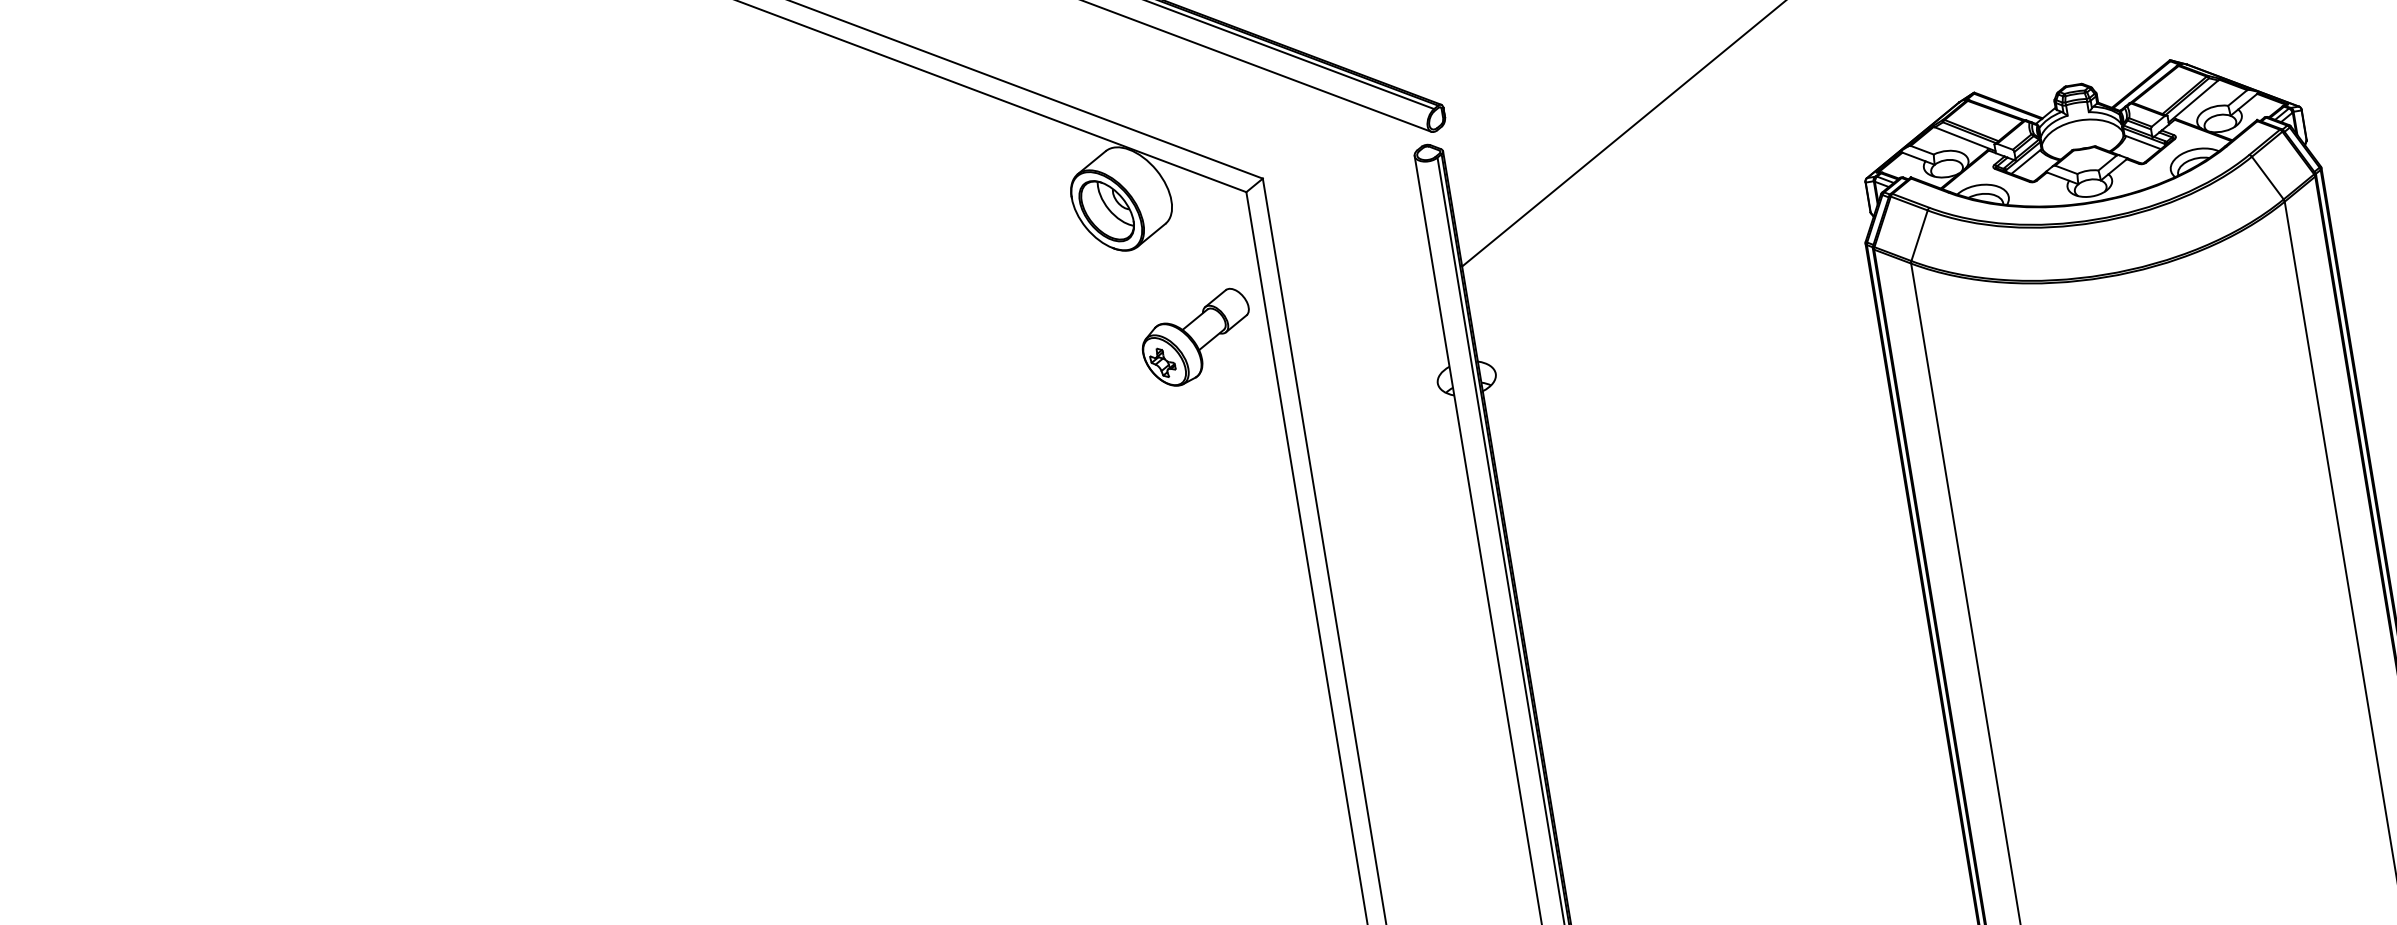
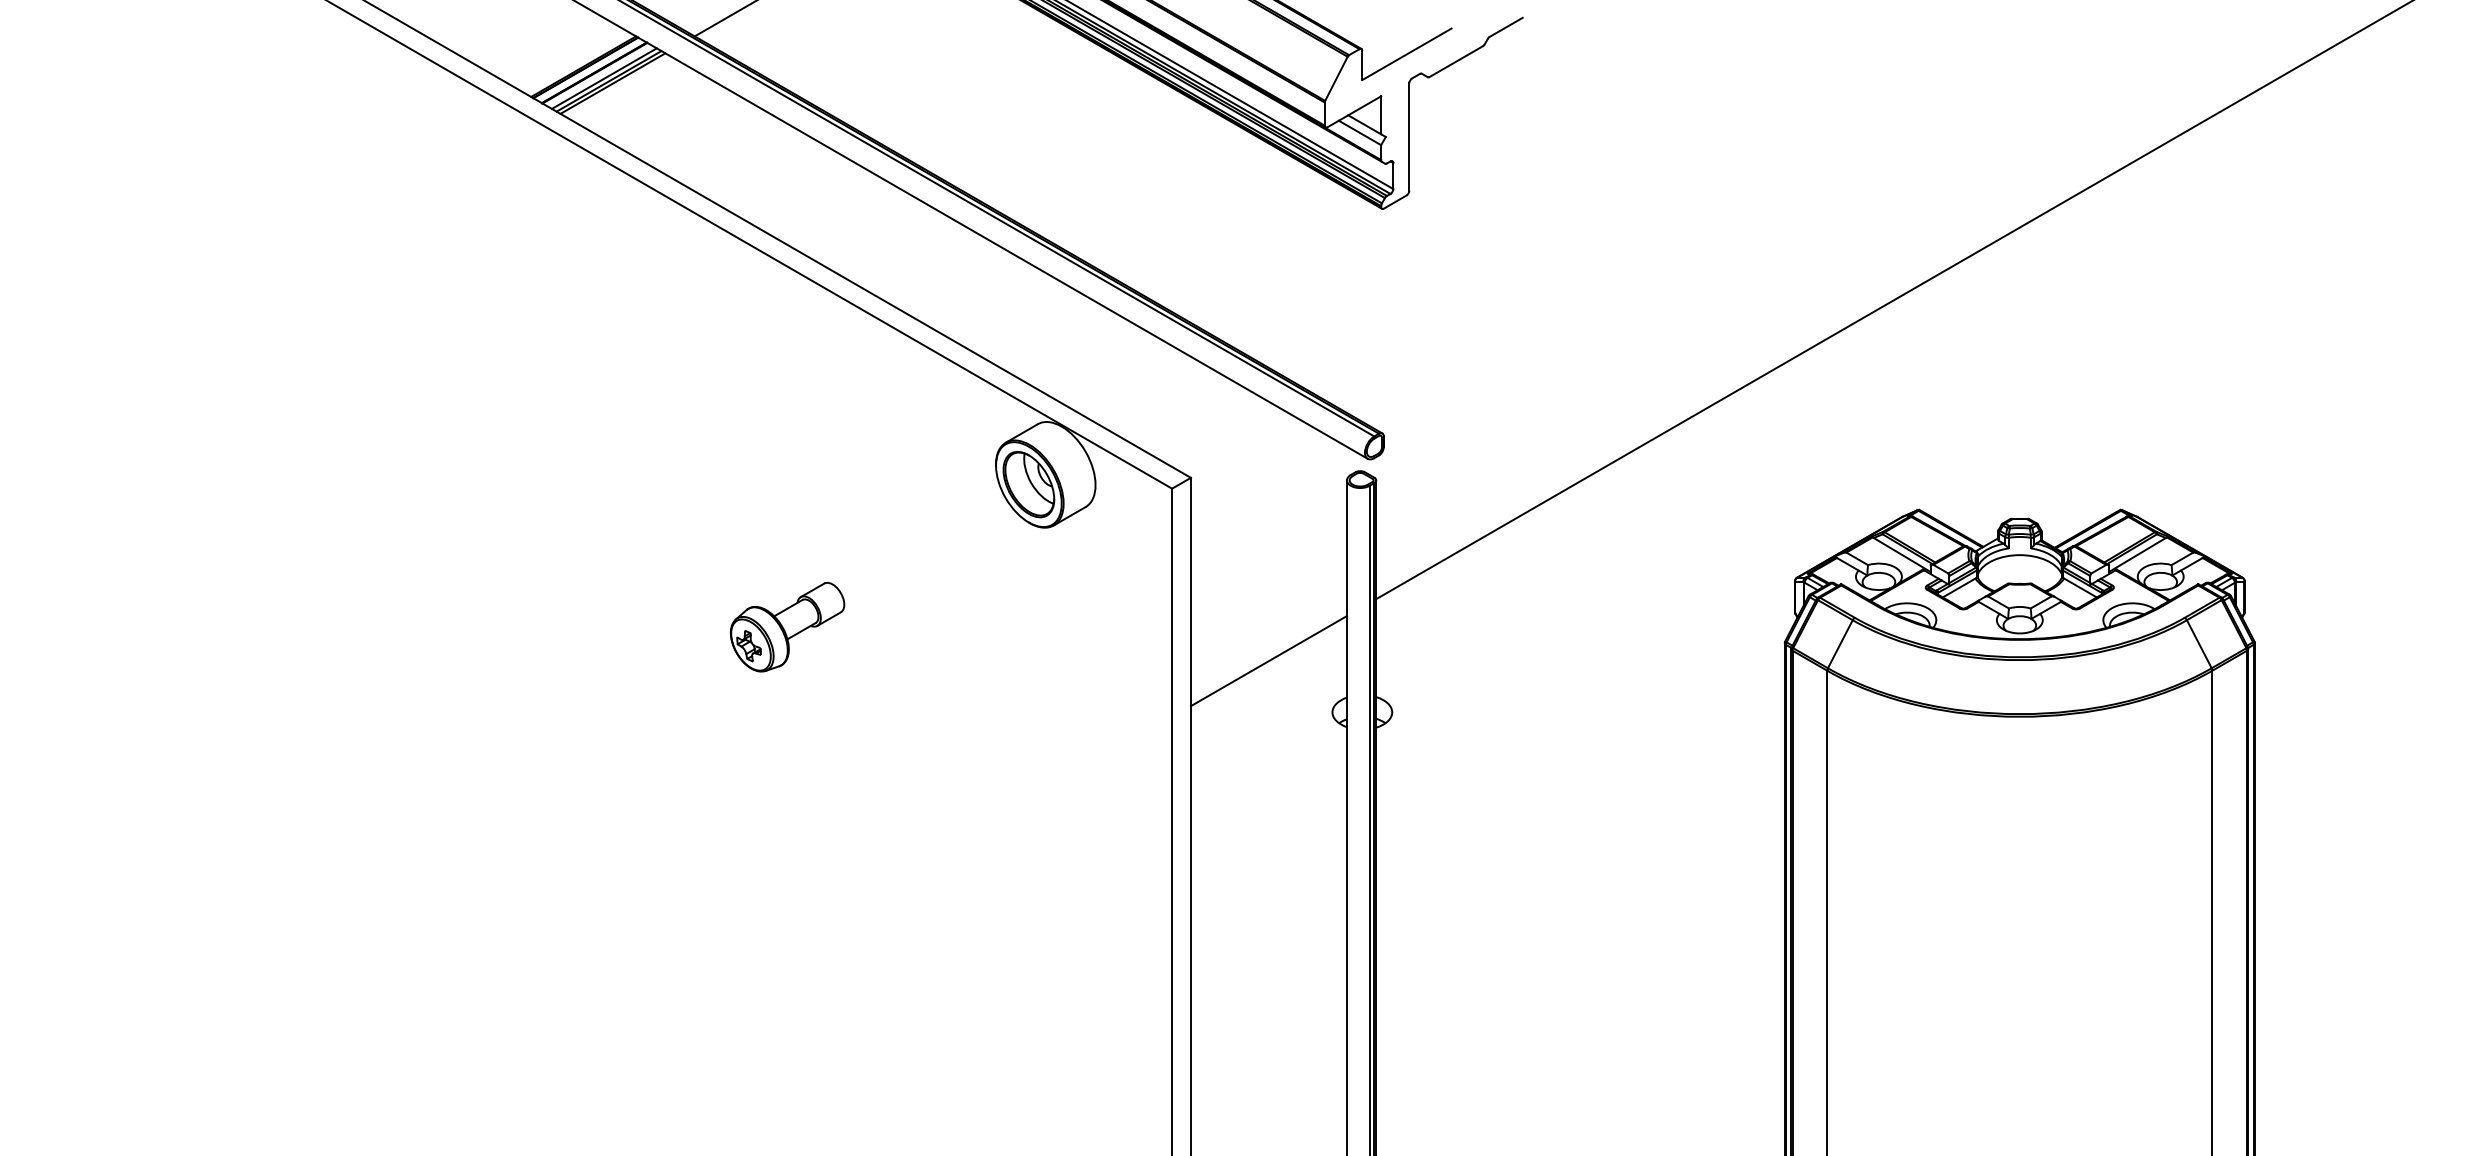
part: (1197, 338) -> (787, 627), moved
line: (1367, 344) -> (1268, 661), added

